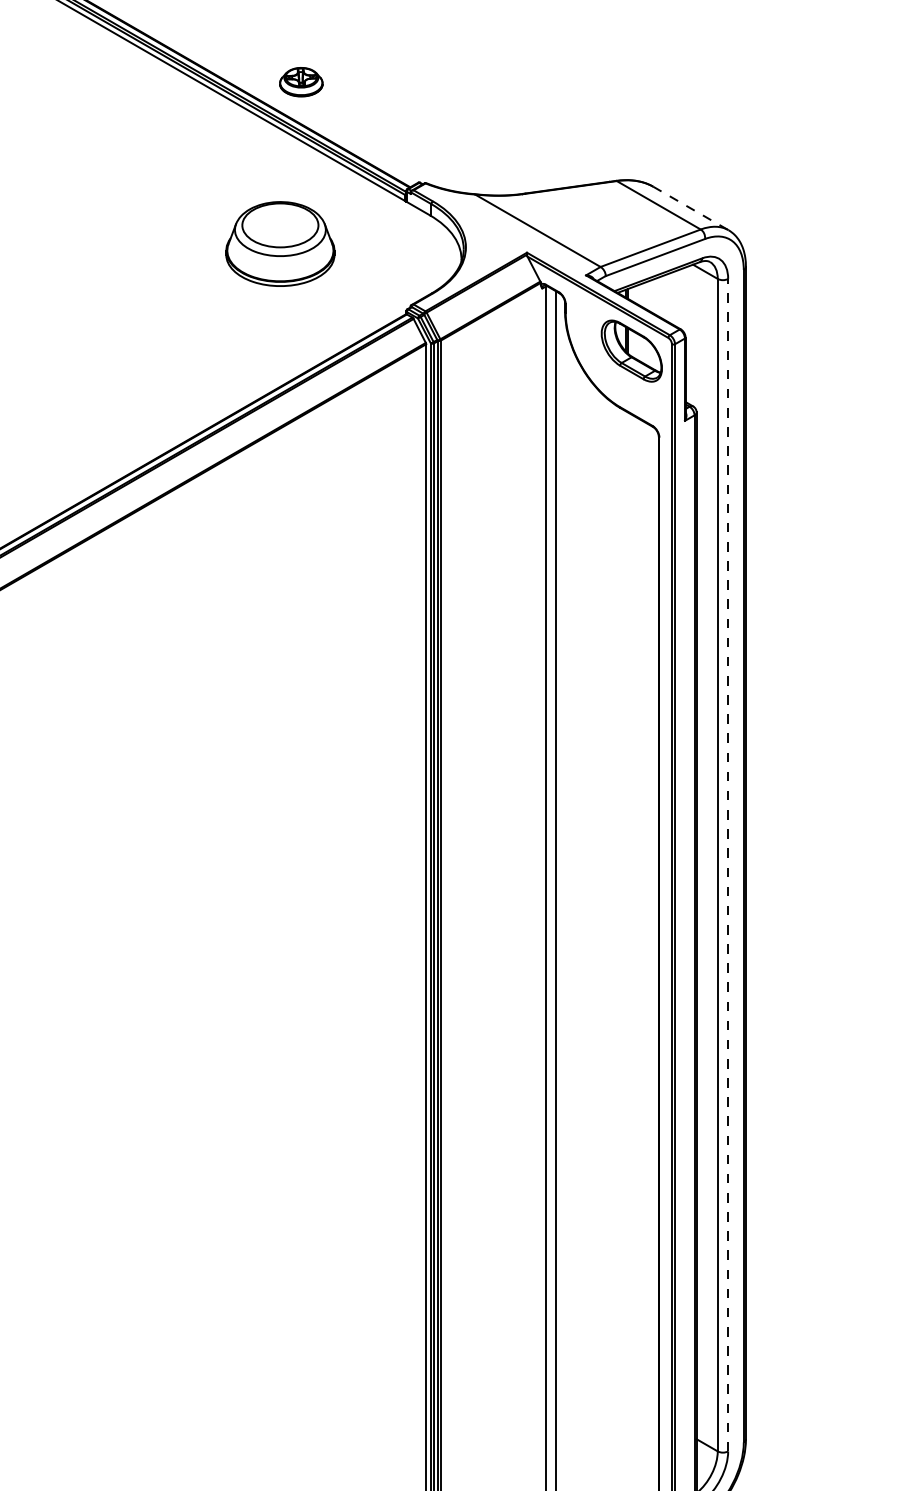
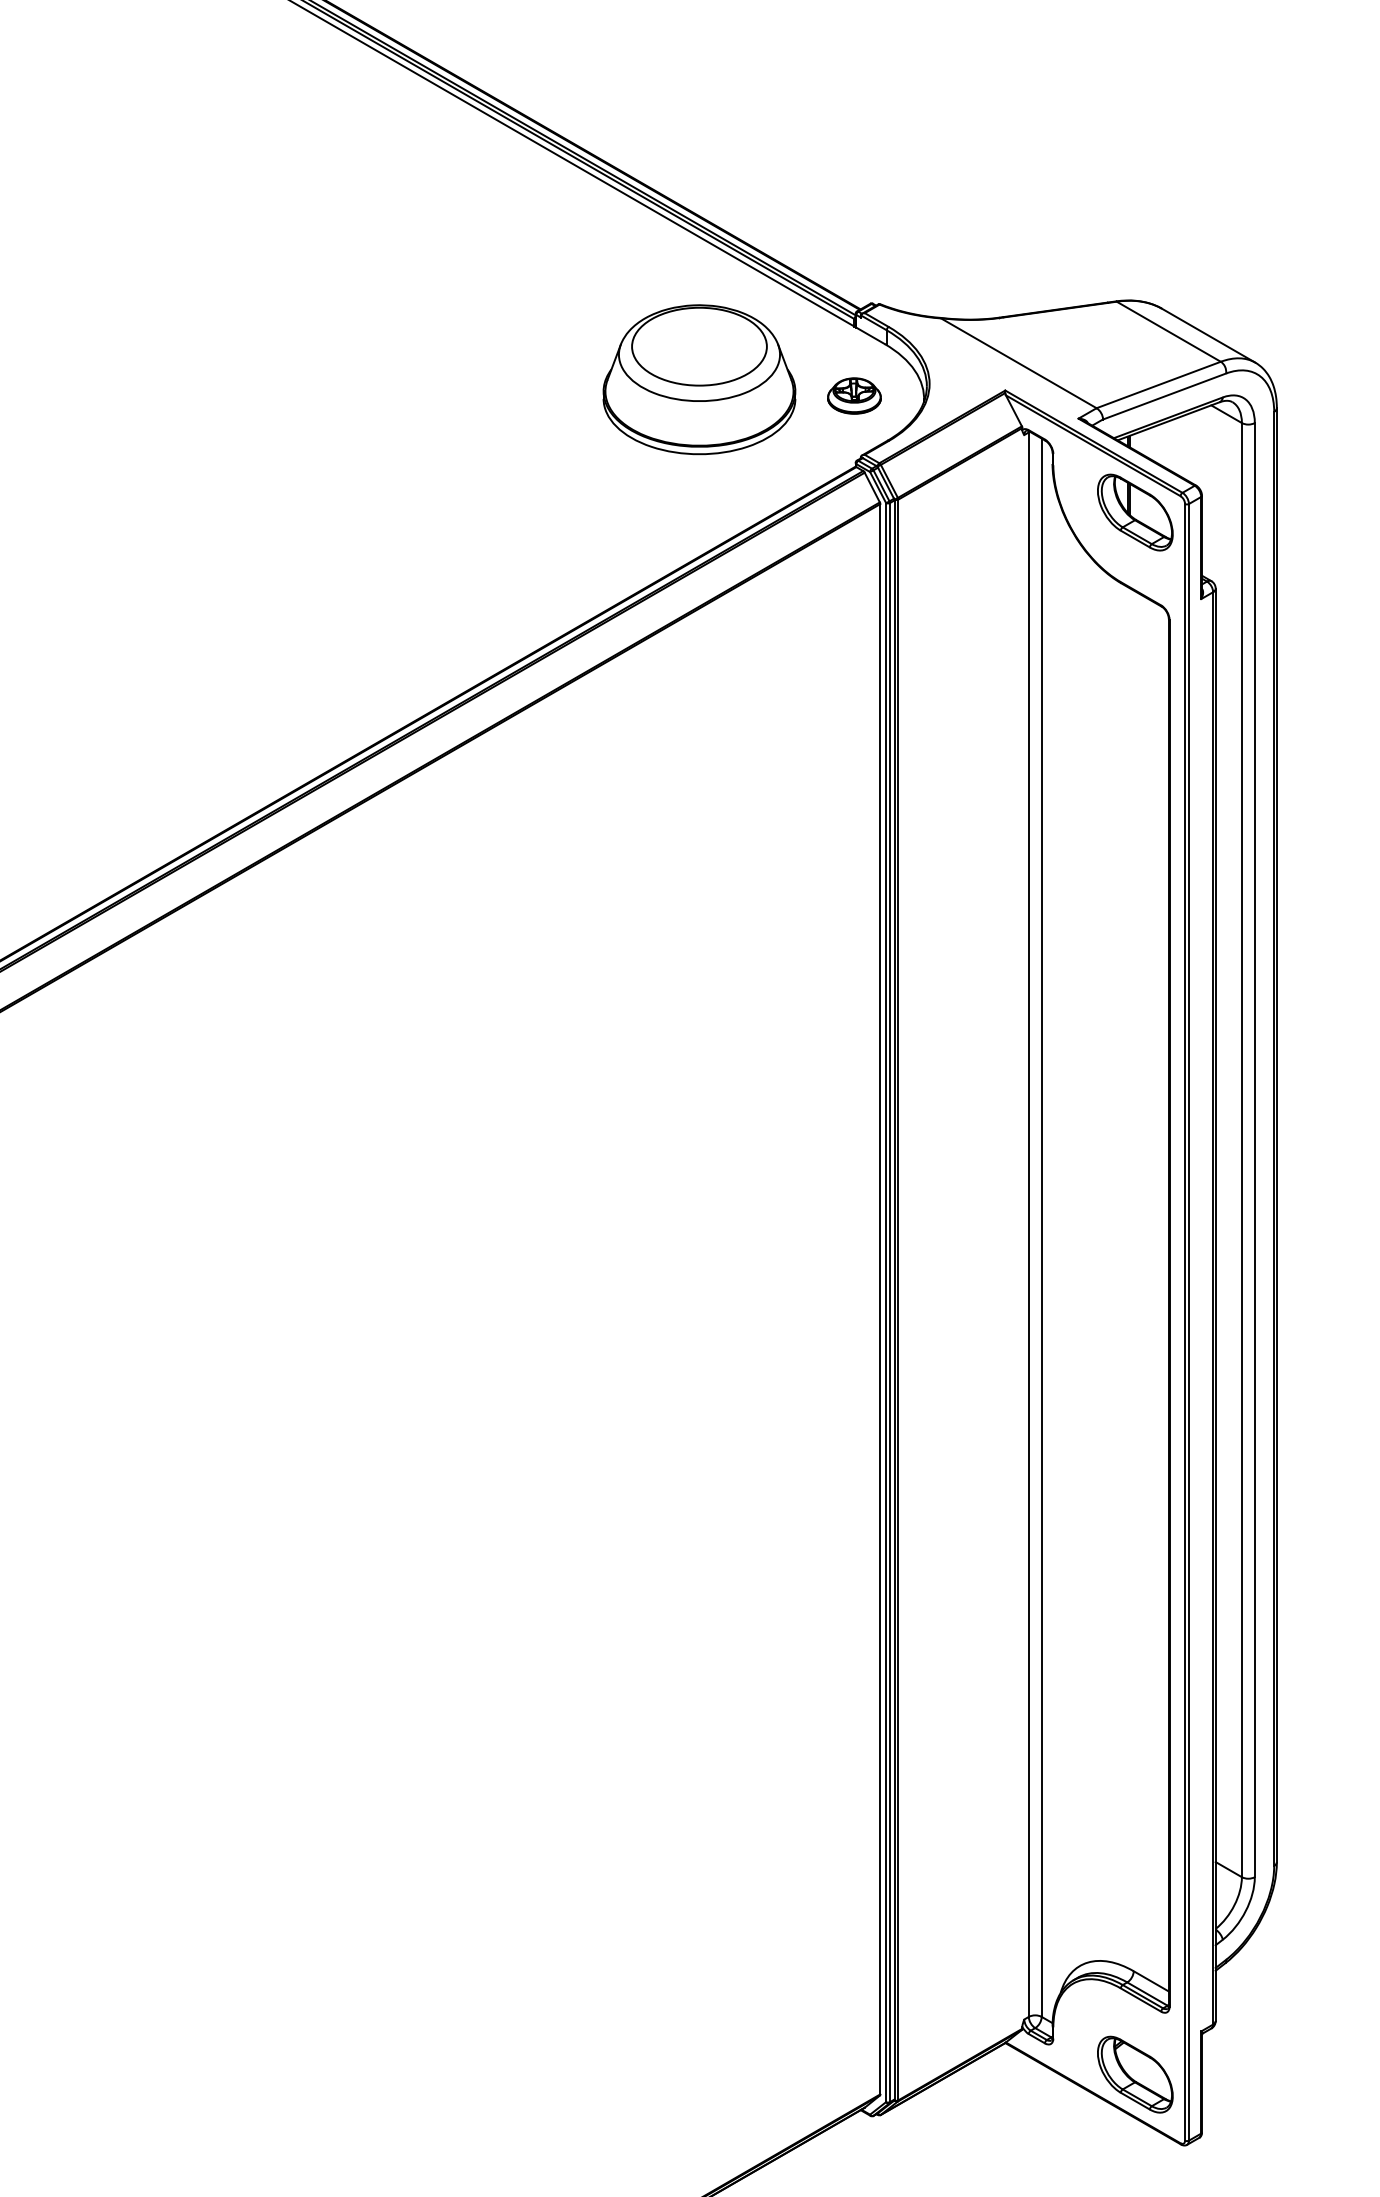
part: (301, 81) -> (854, 395), moved
line: (690, 208) -> (1208, 335), dashed -> solid
part: (280, 243) -> (699, 379), size x1.43
line: (727, 864) -> (1254, 1149), dashed -> solid

